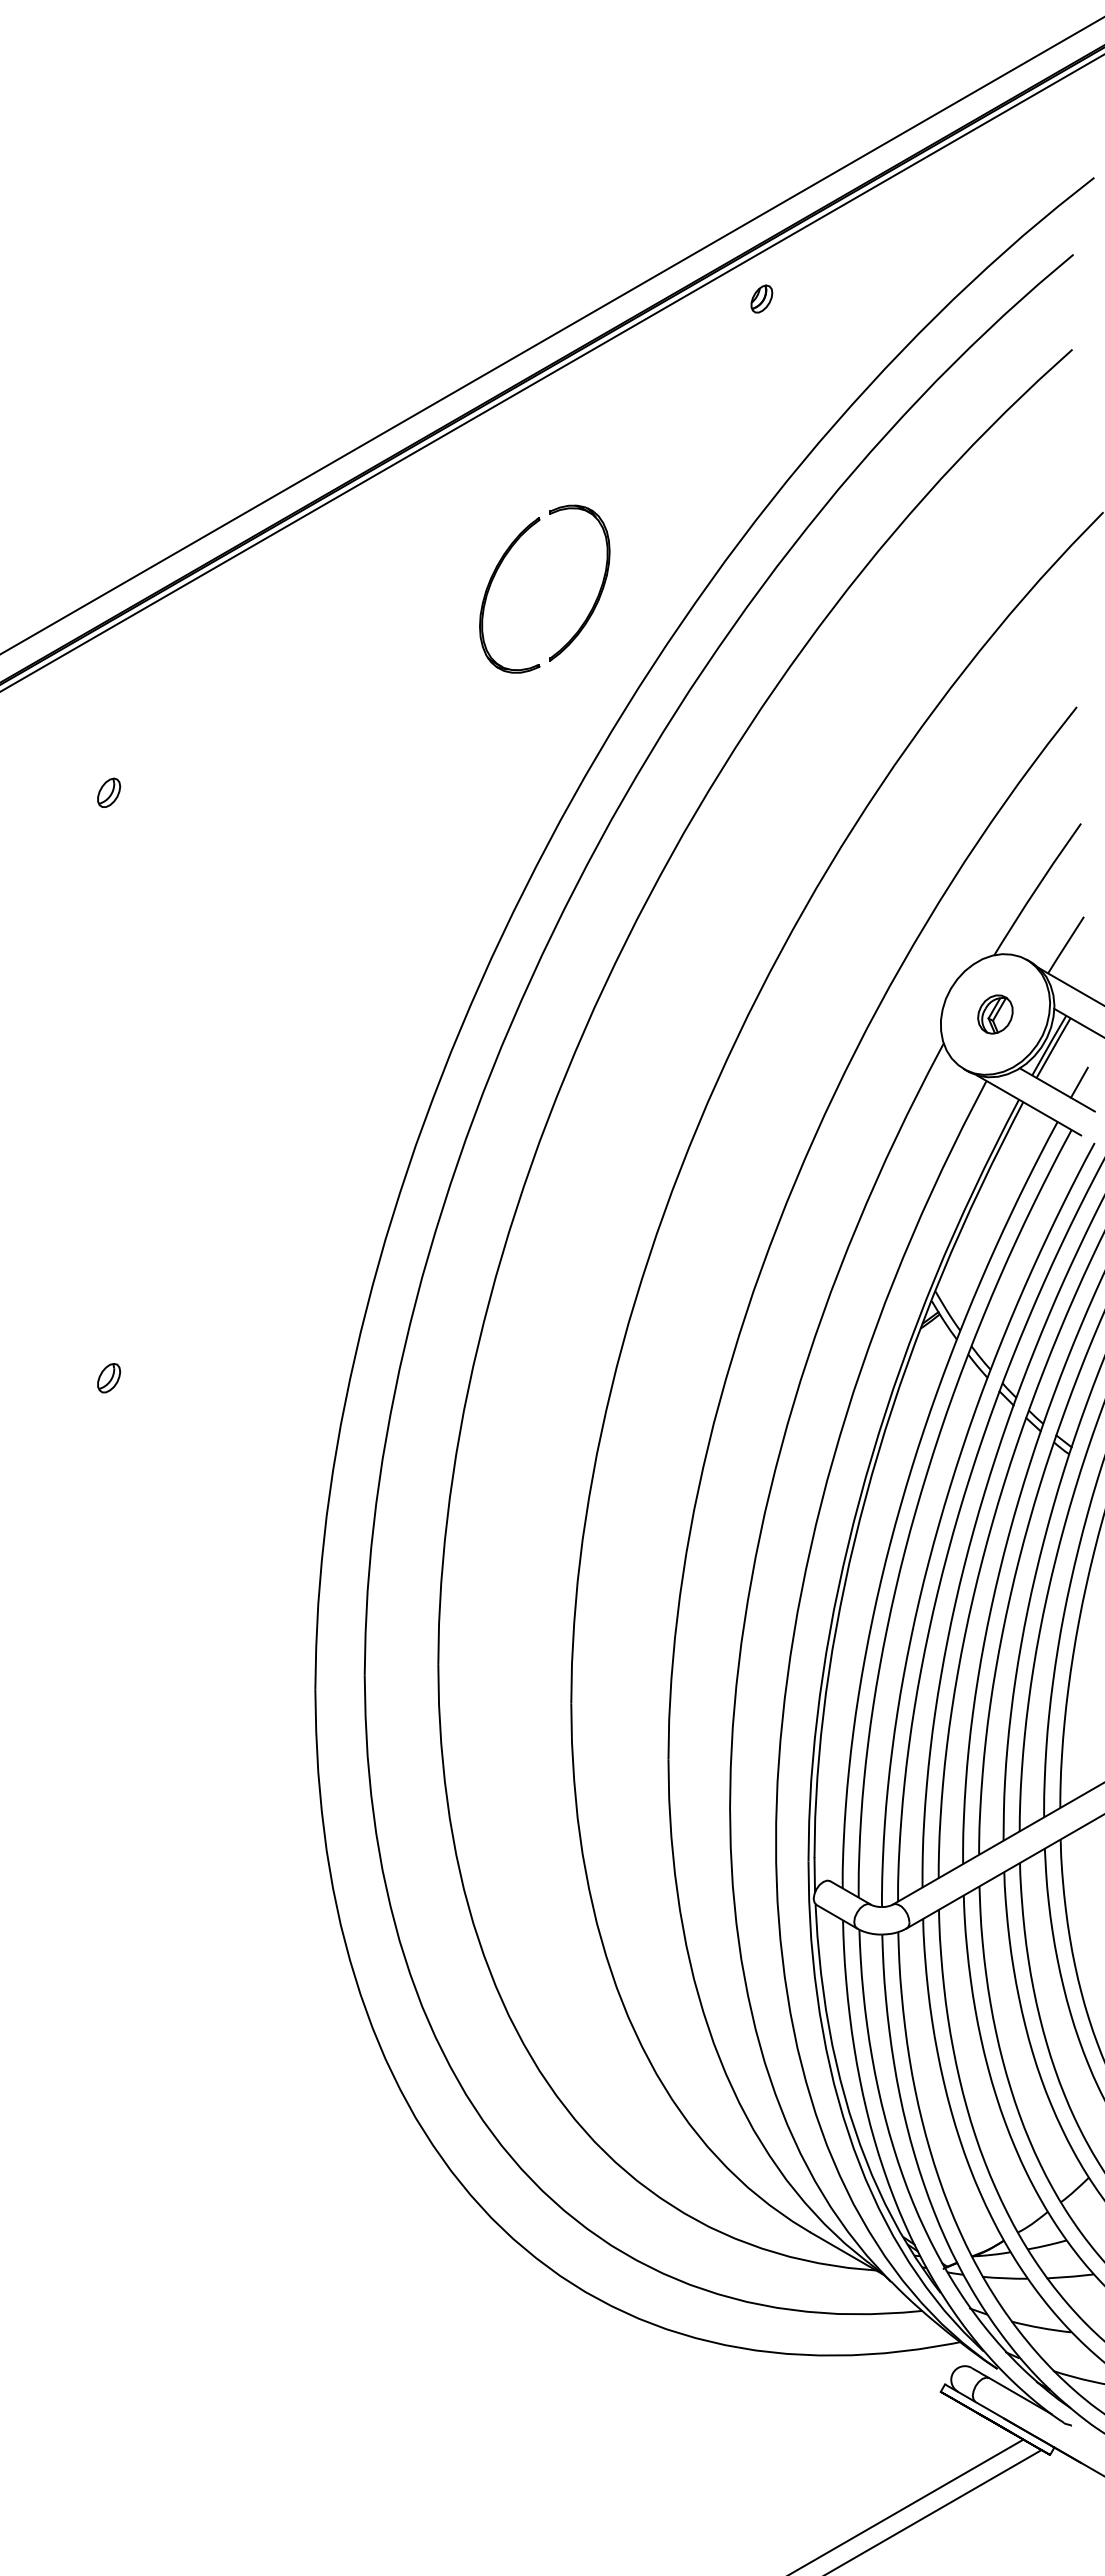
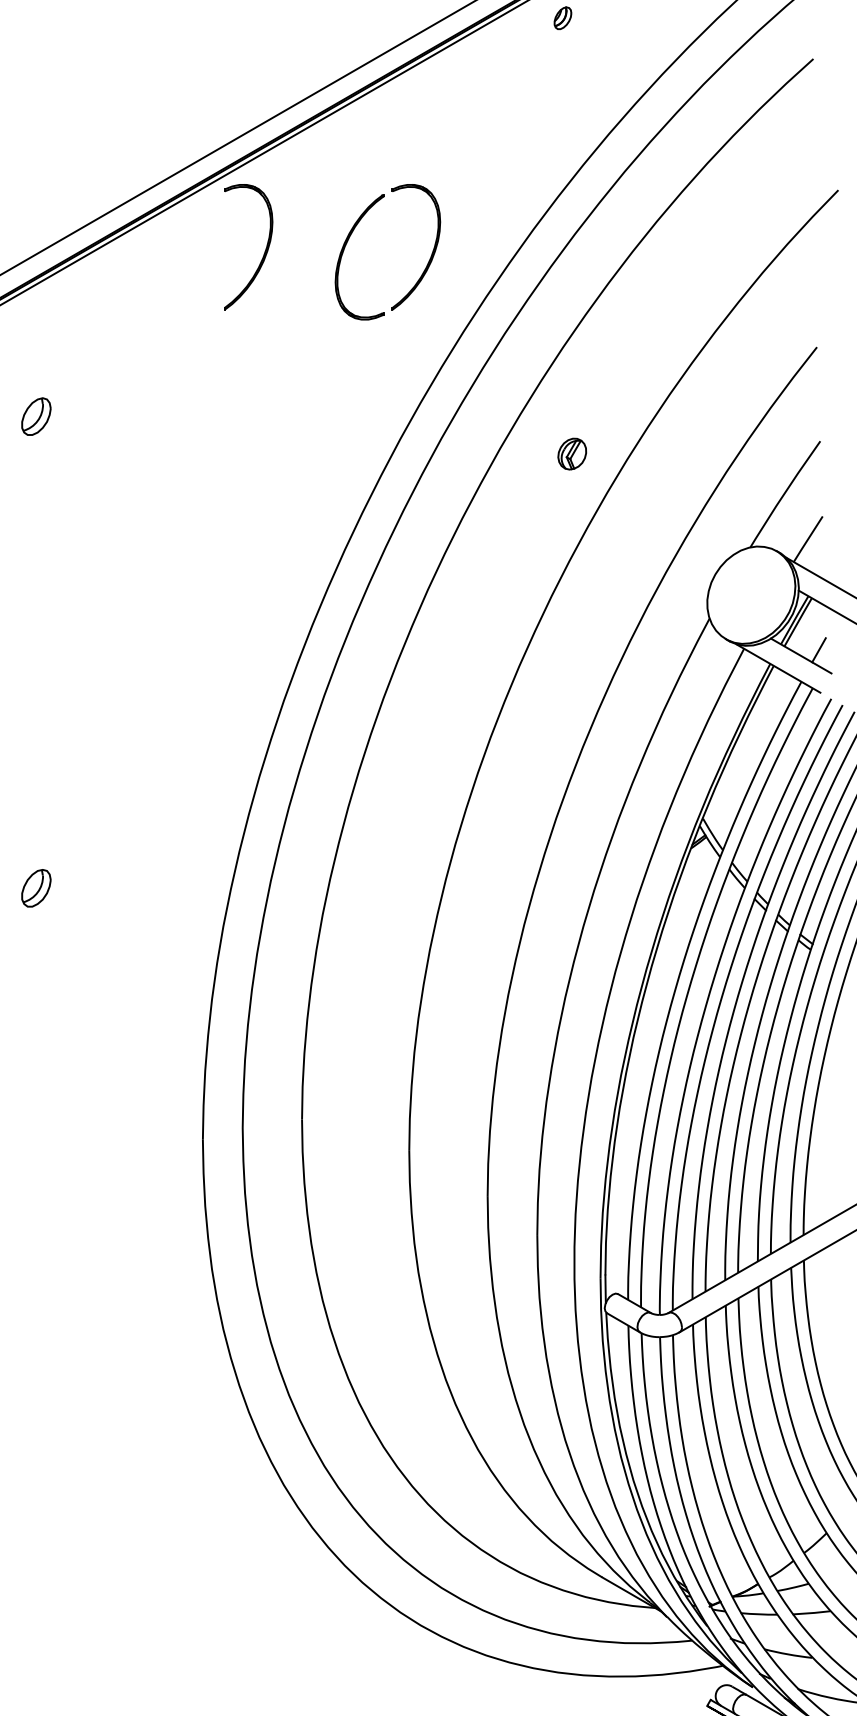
part: (391, 589) -> (264, 252), added
part: (109, 792) -> (36, 416), size x1.6
part: (995, 1014) -> (572, 454), moved
part: (109, 1378) -> (36, 888), size x1.6

